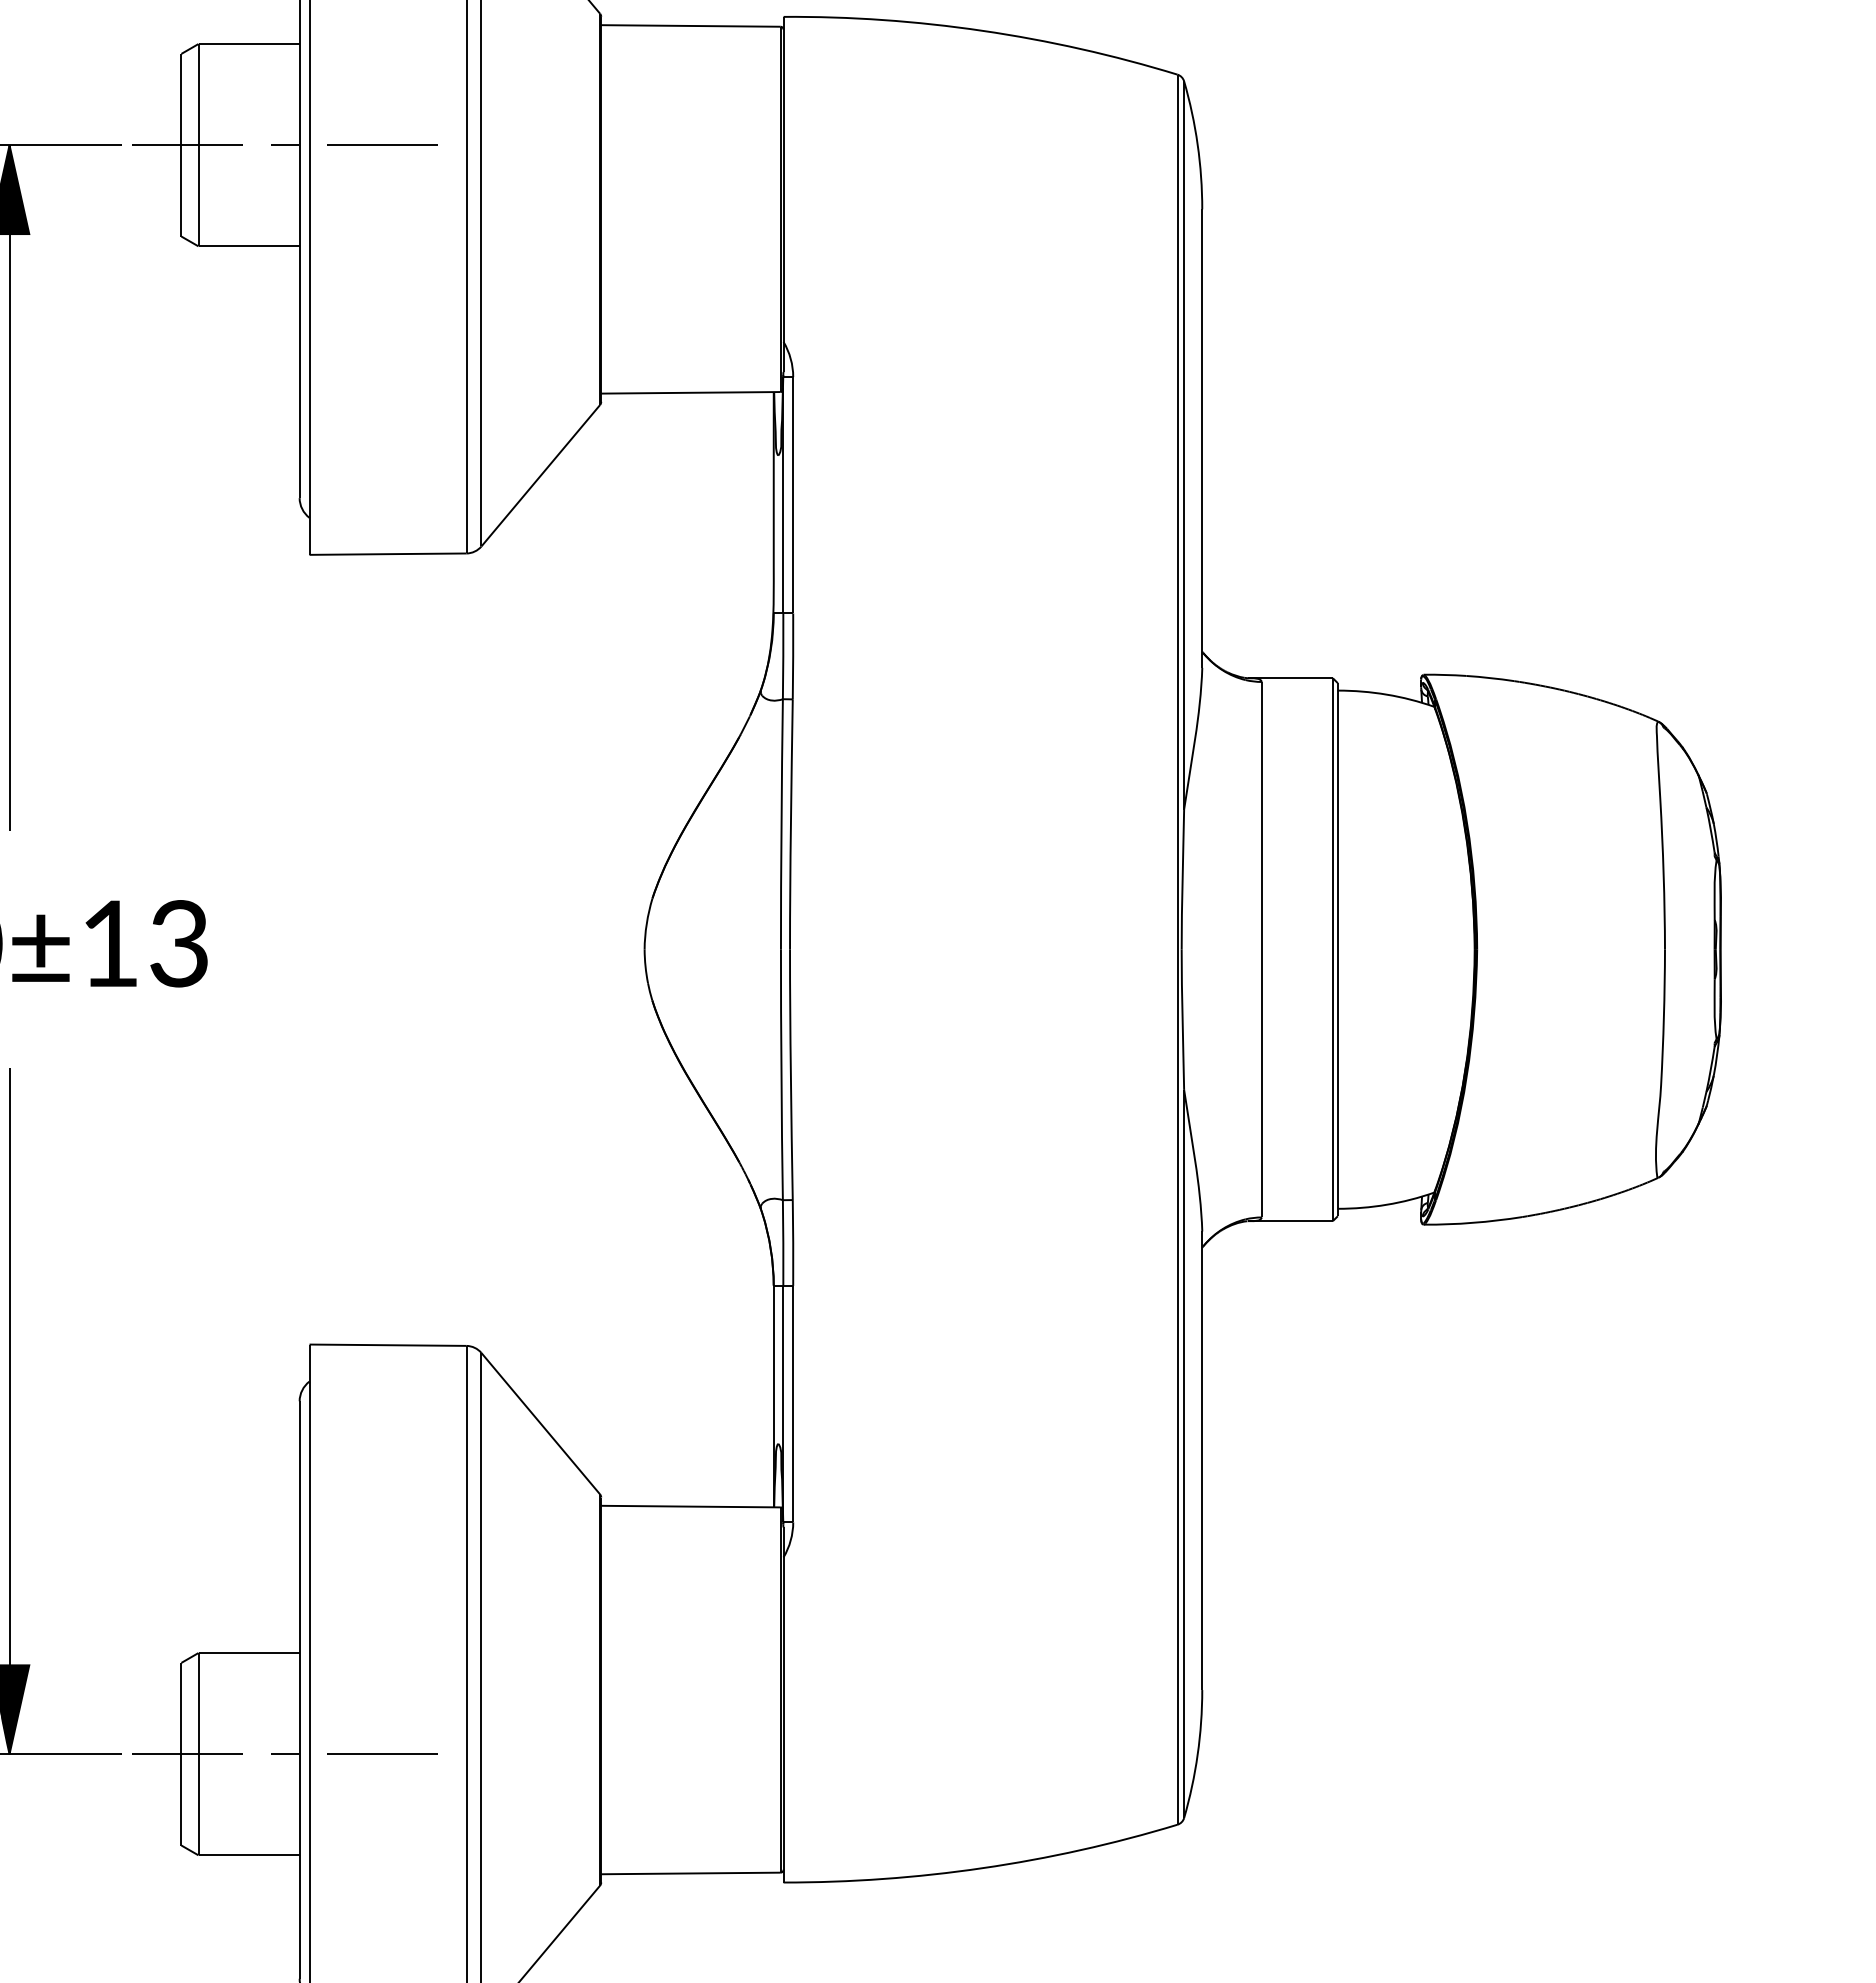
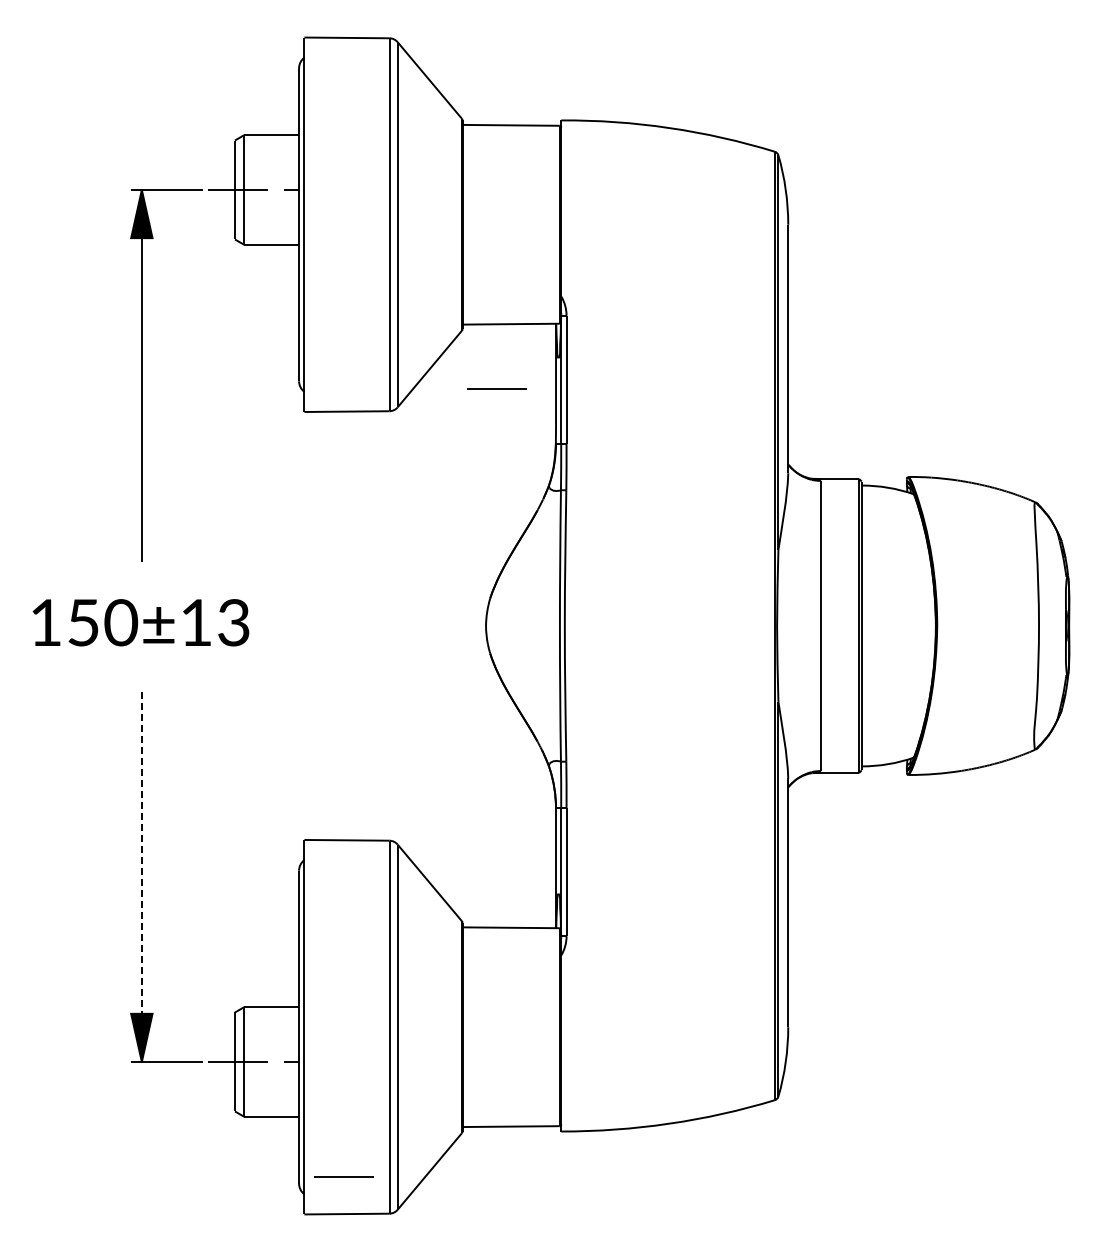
line: (381, 144) -> (496, 388), moved
line: (8, 1410) -> (141, 875), solid -> dashed
line: (381, 1753) -> (343, 1176), moved

